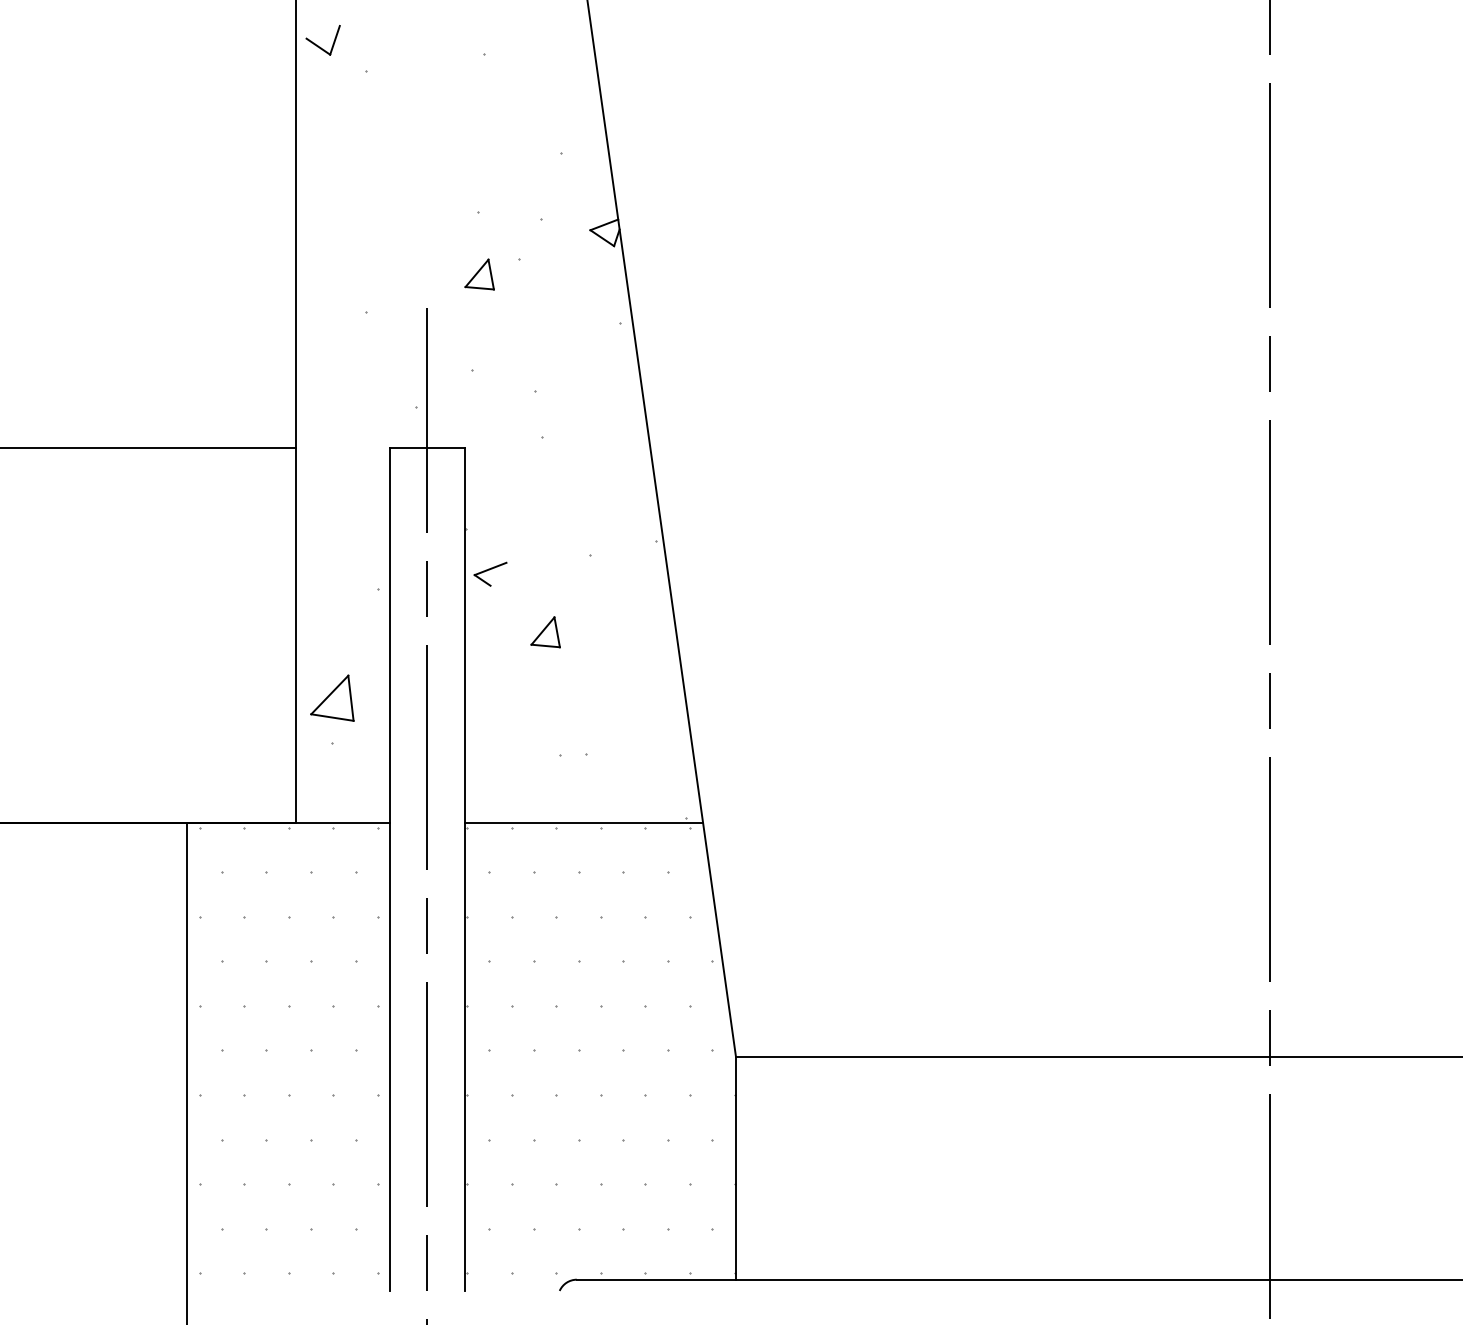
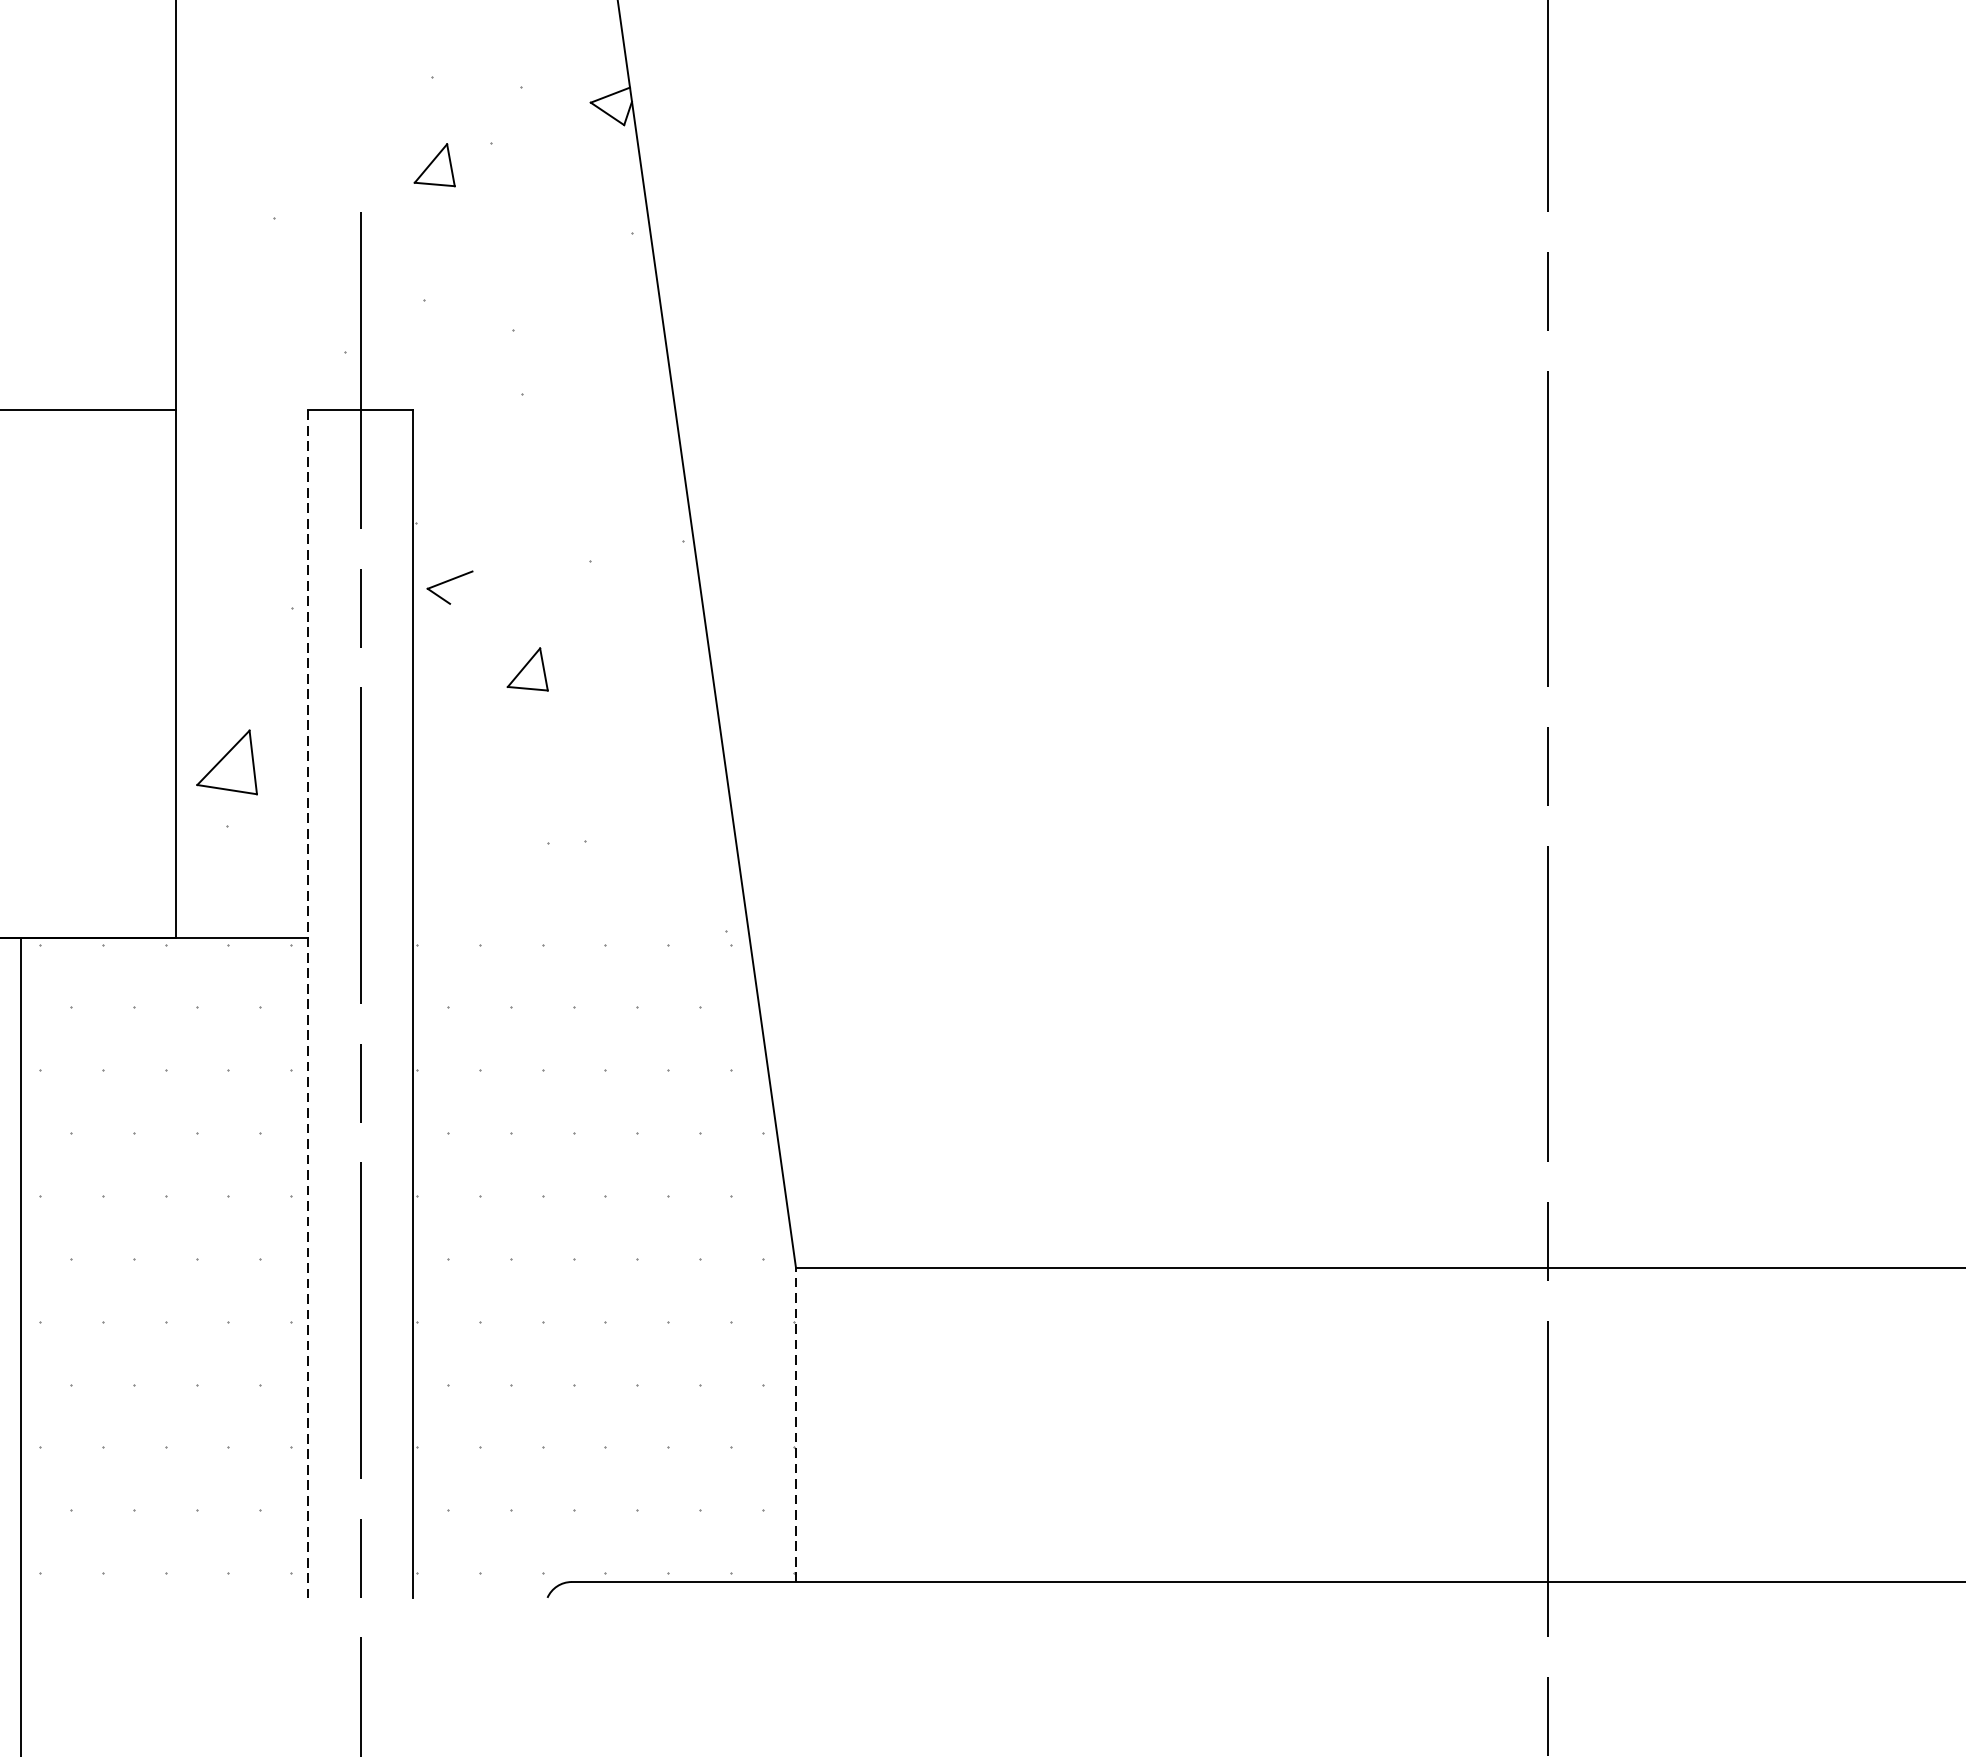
line: (583, 822) -> (581, 937), removed
line: (389, 870) -> (307, 1005), solid -> dashed
line: (736, 1167) -> (796, 1423), solid -> dashed

